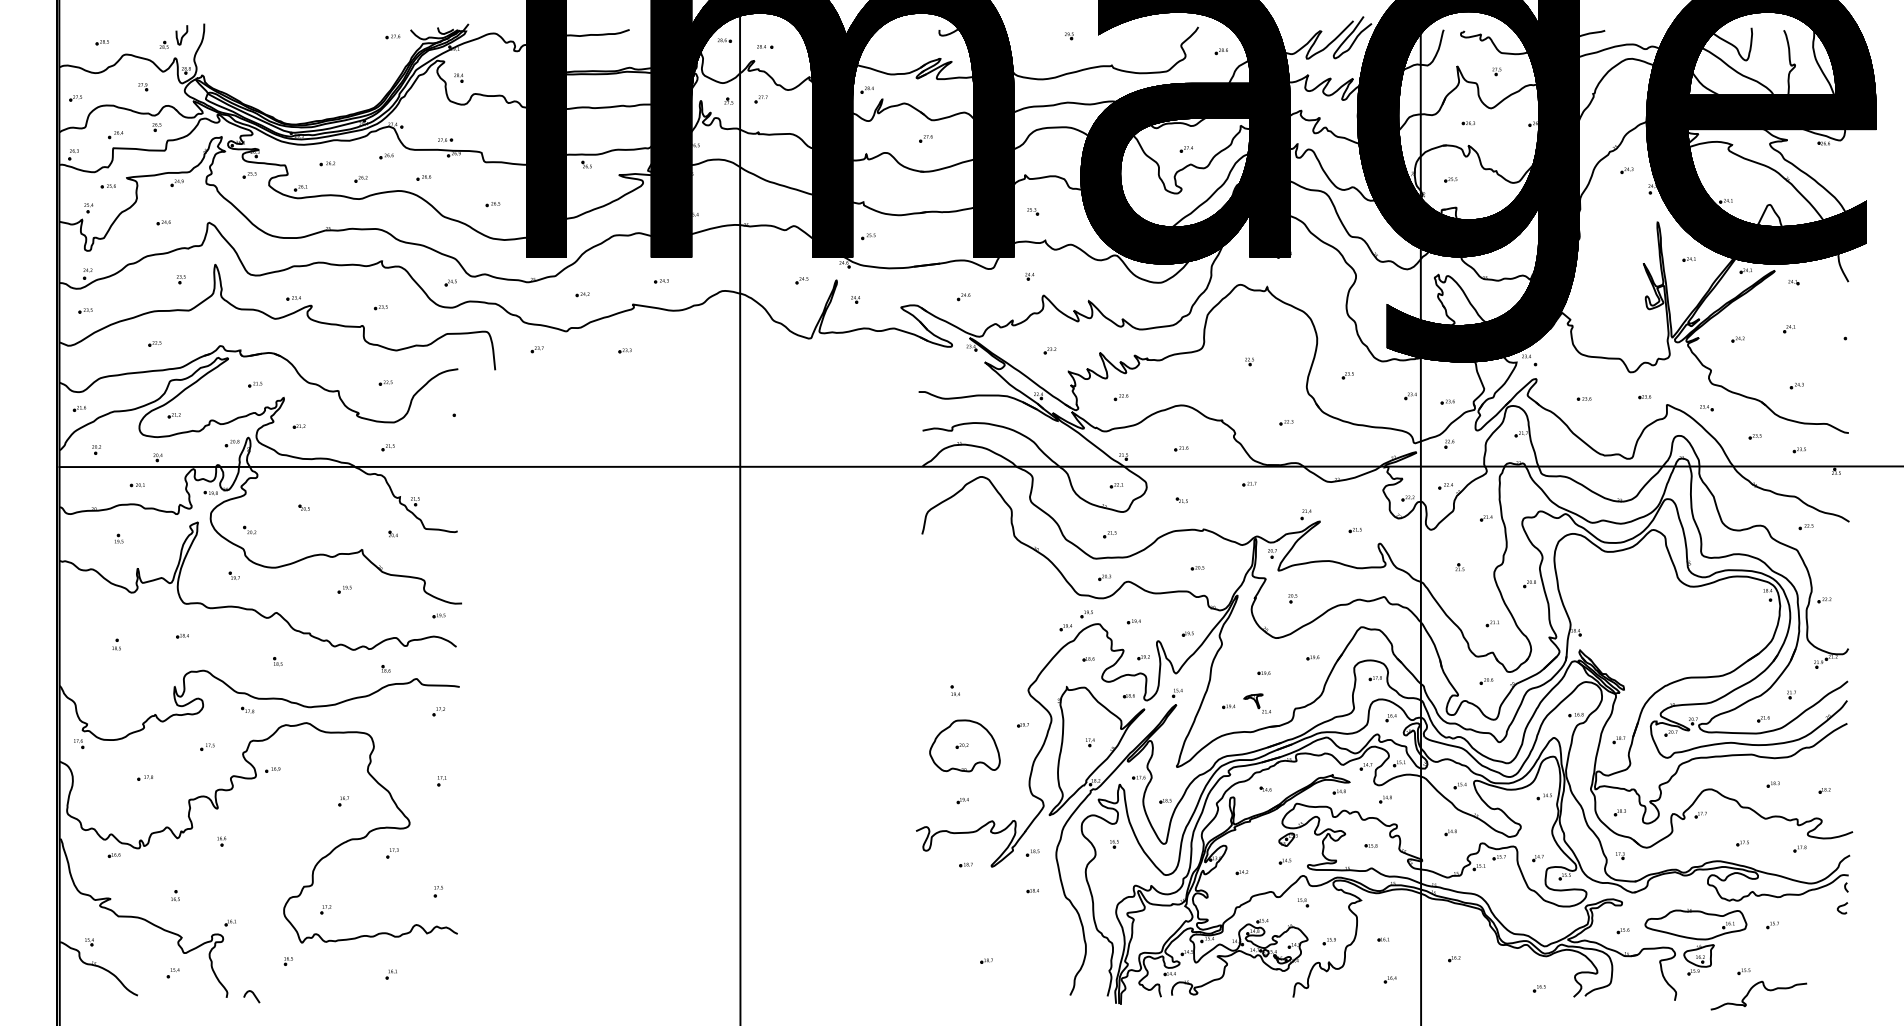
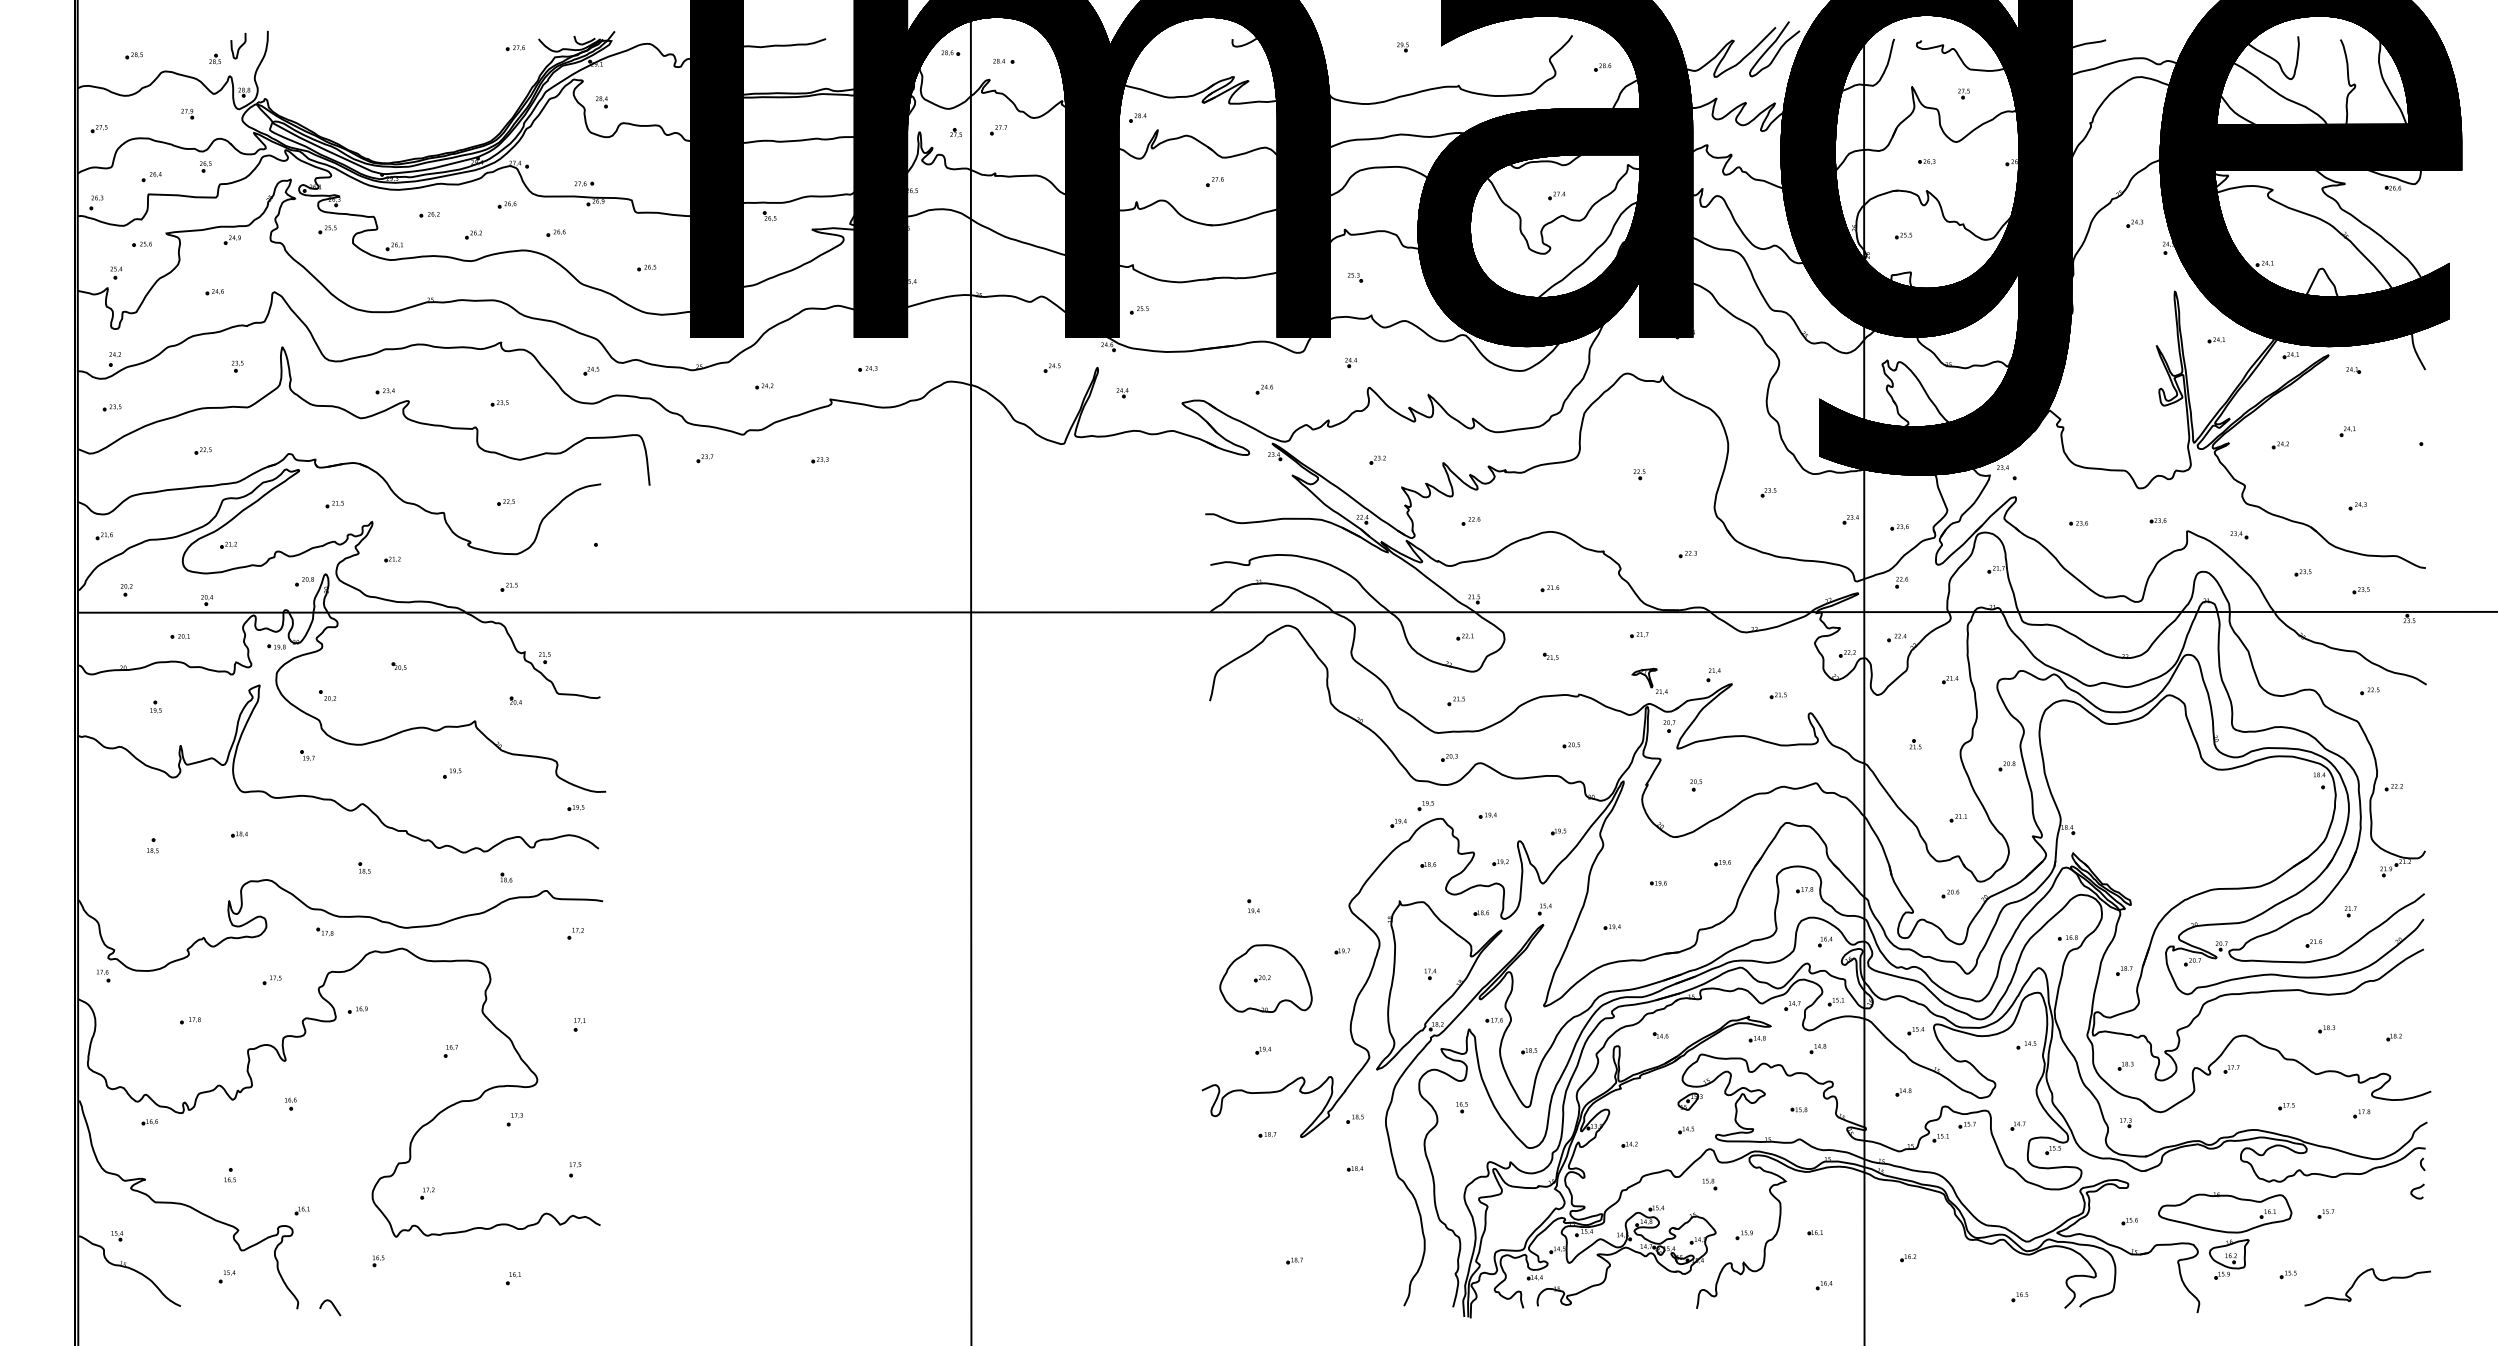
part: (1257, 703) -> (1649, 681), moved
curve: (1751, 990) -> (2357, 1280), moved

